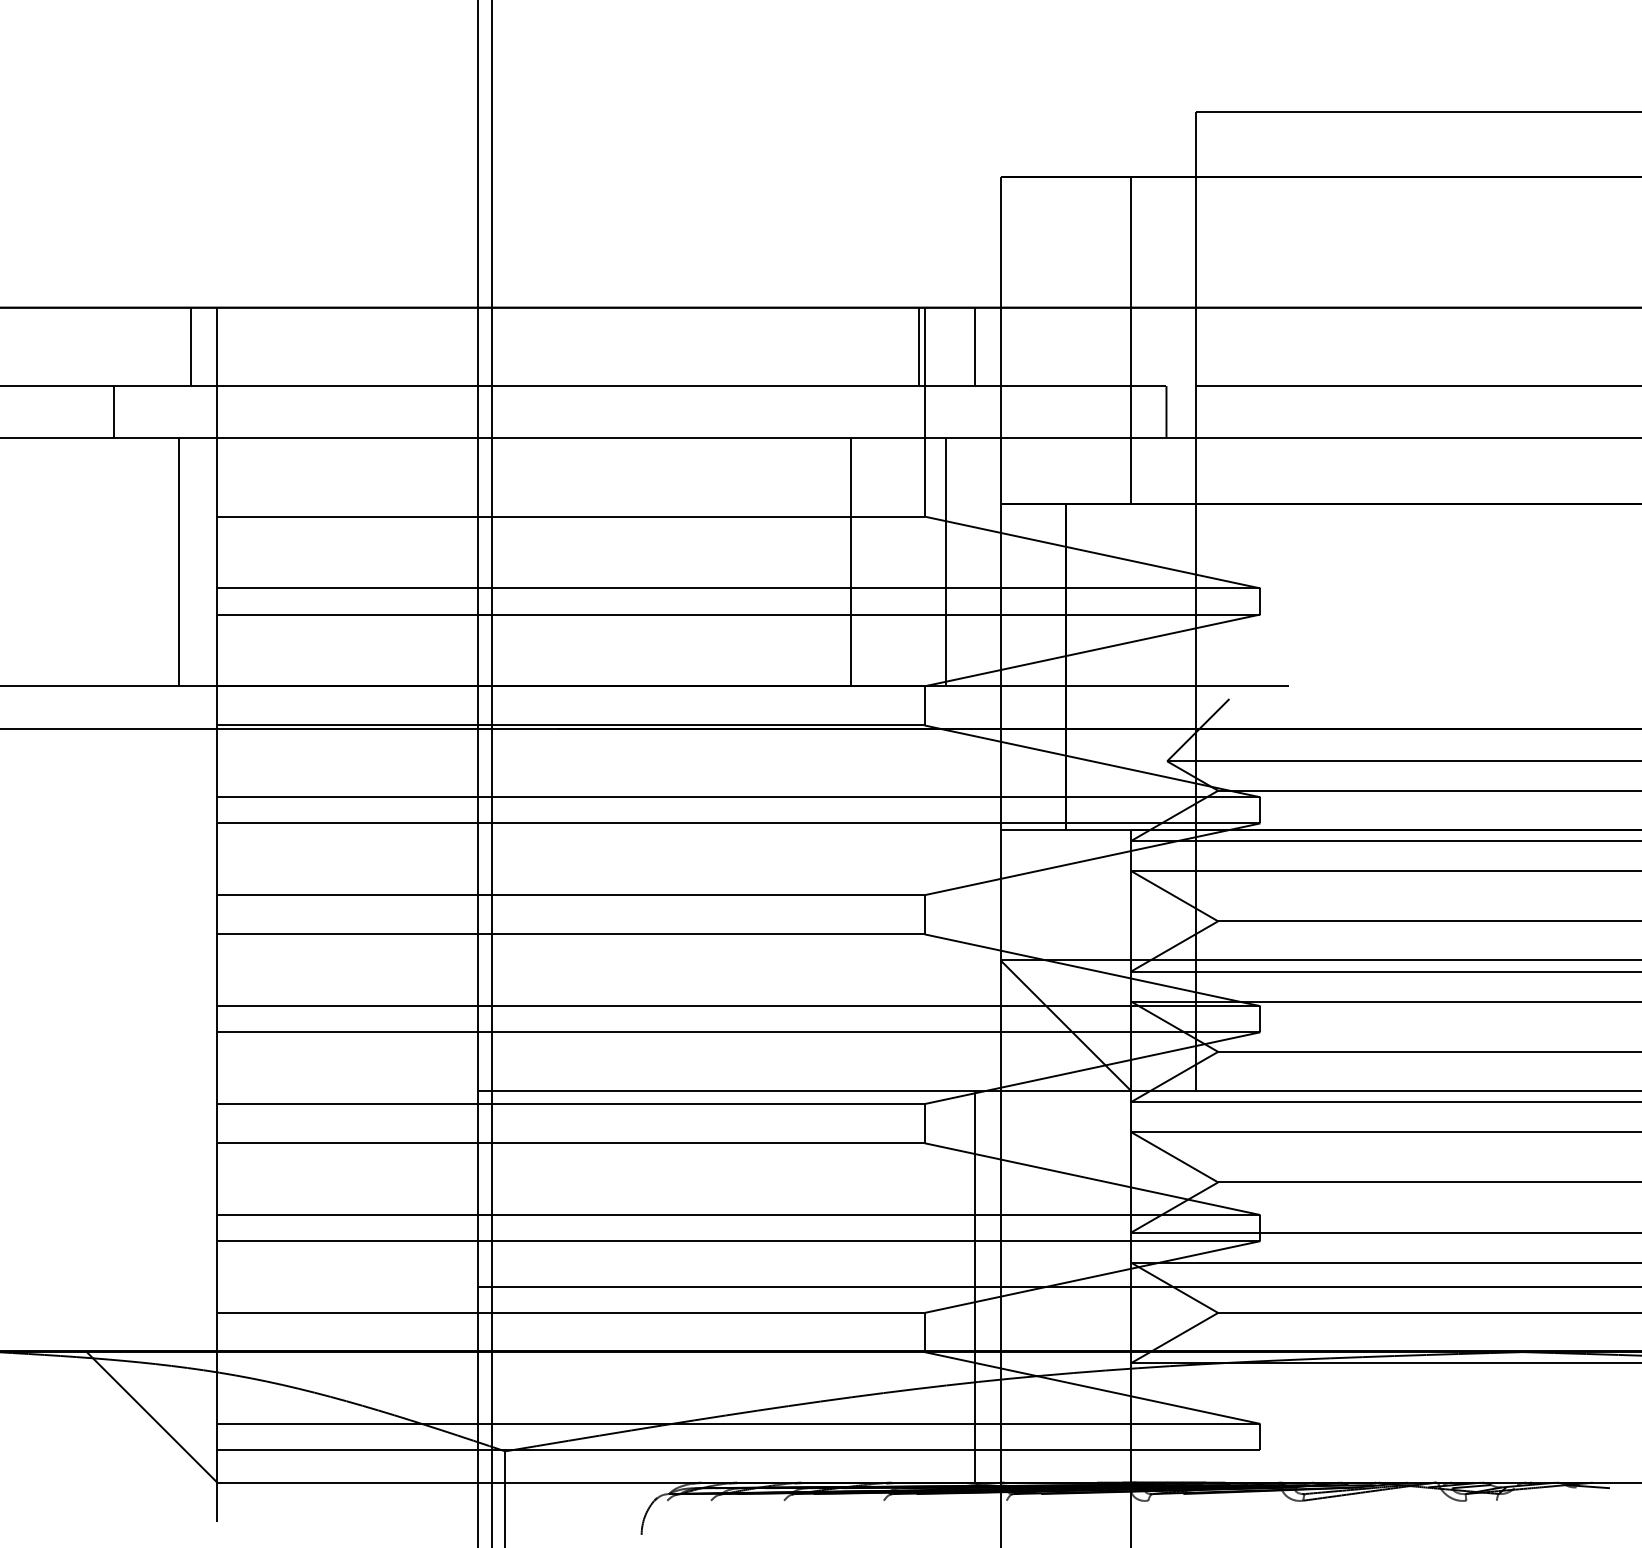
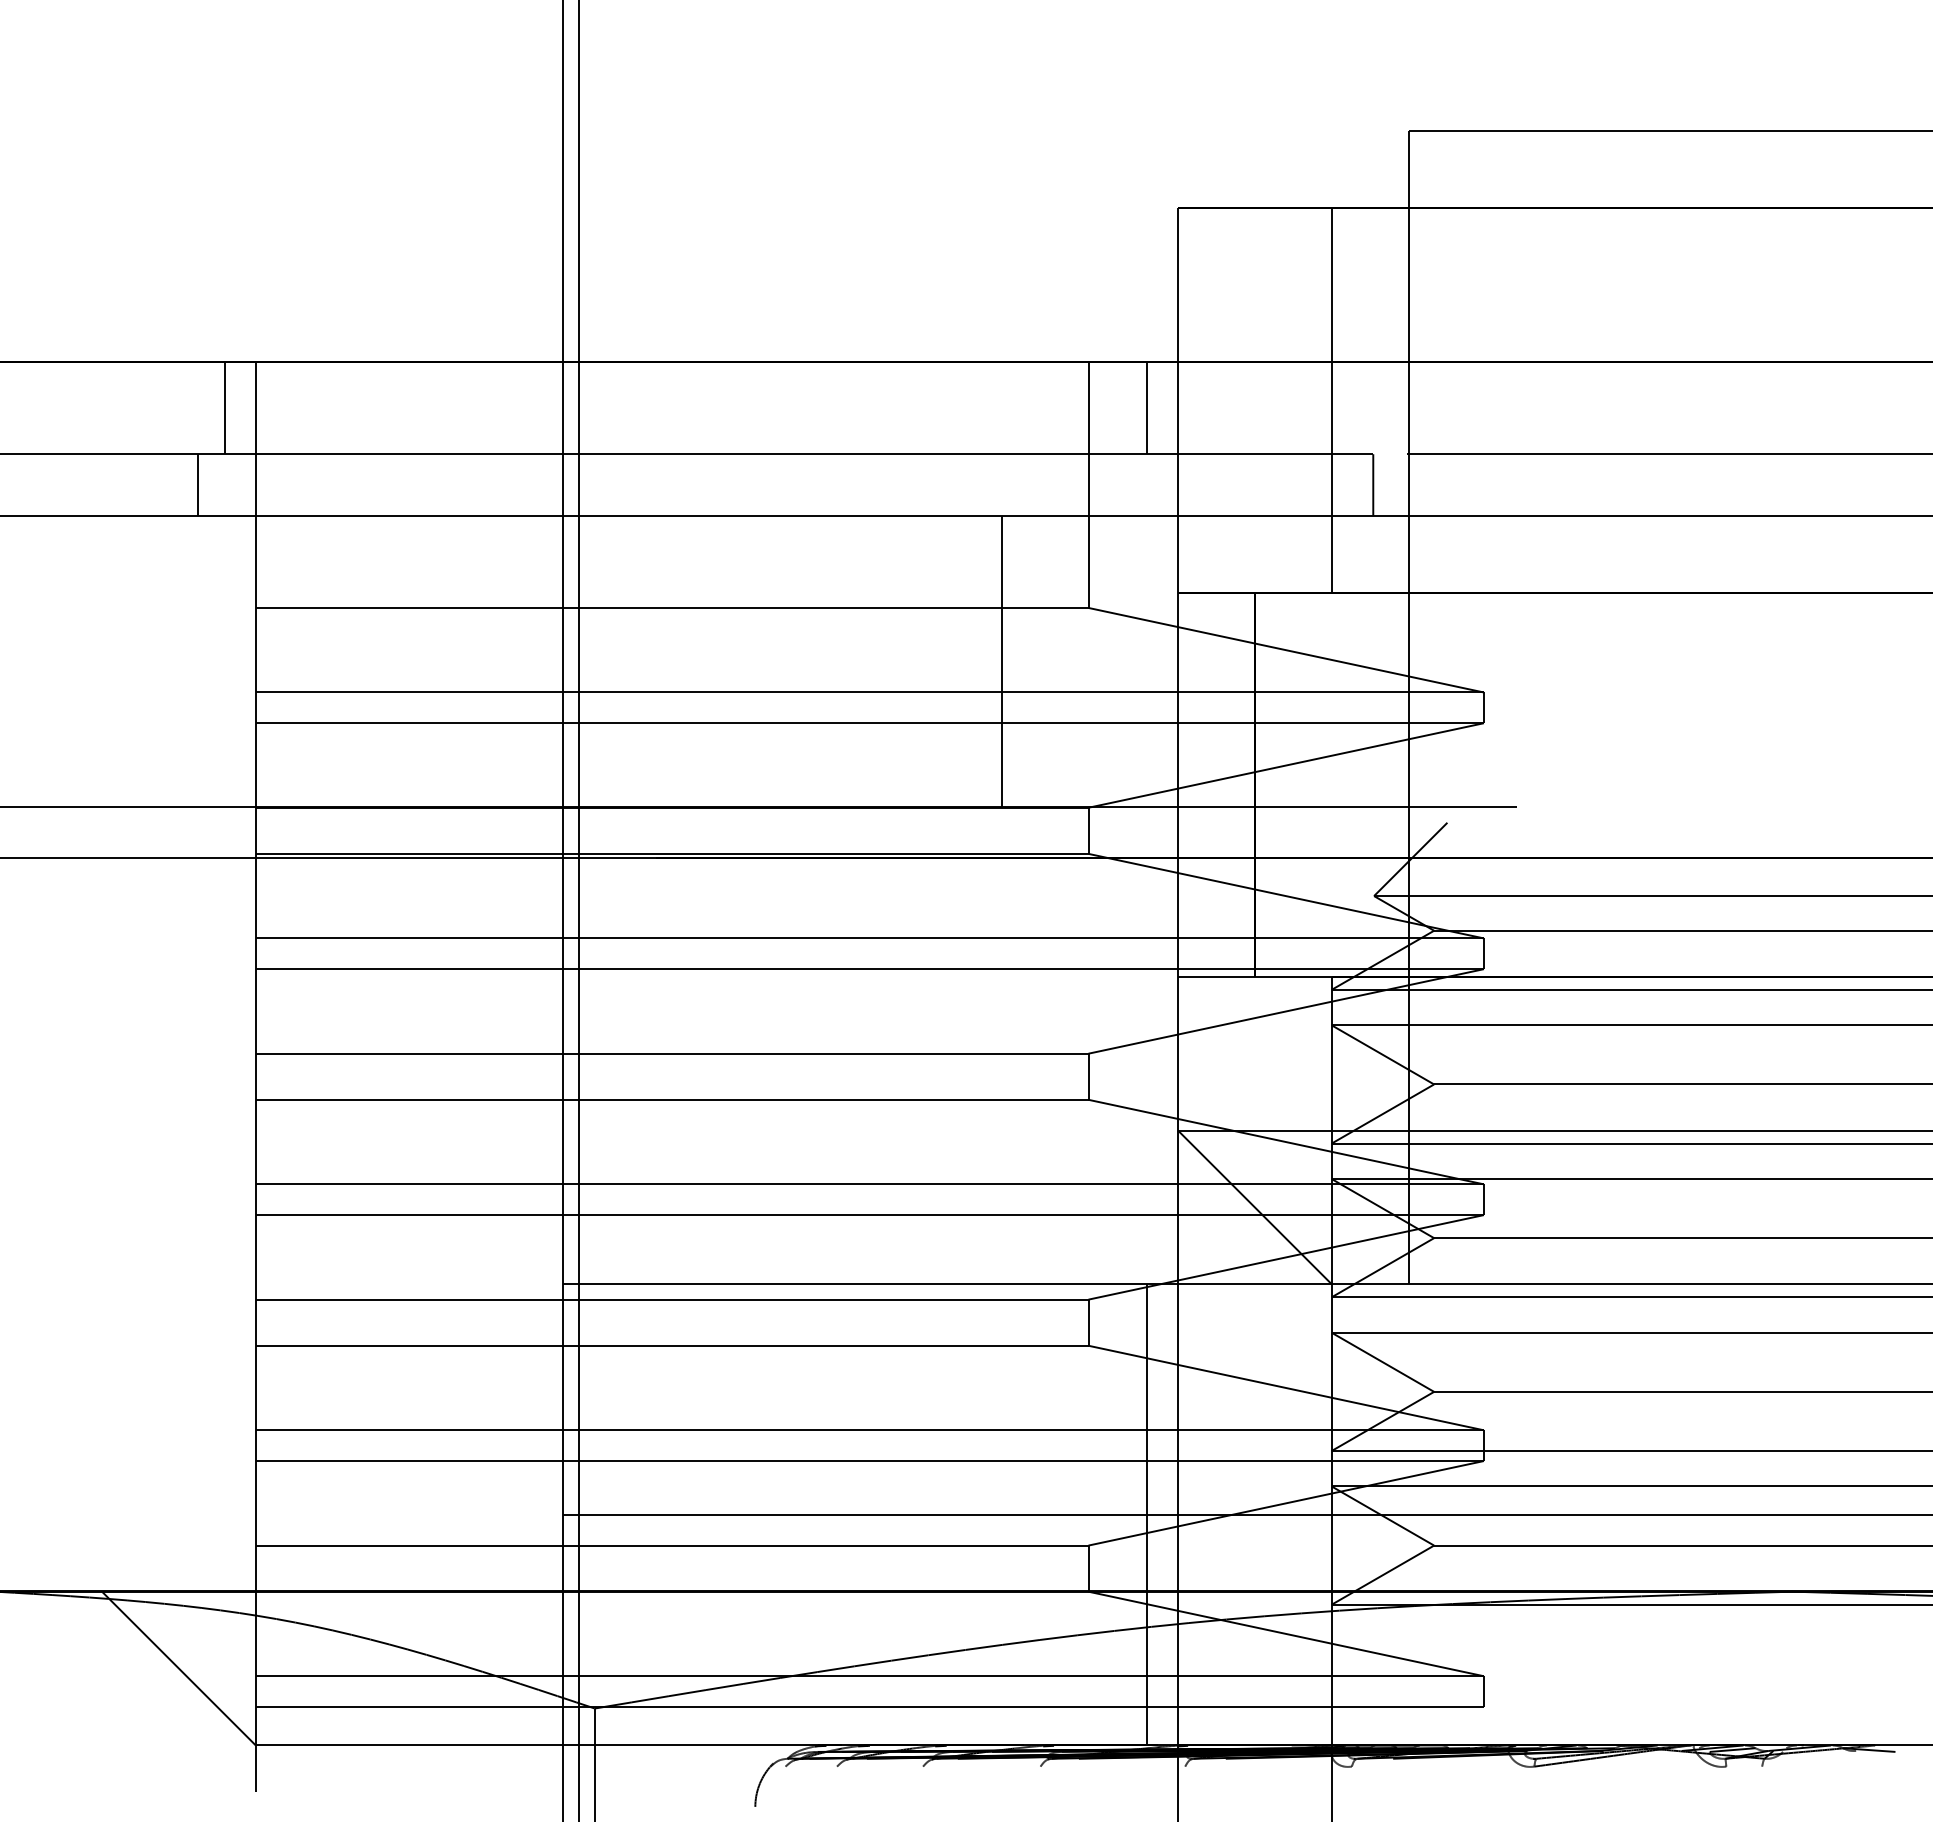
line: (918, 347) -> (1081, 408), removed
line: (113, 411) -> (197, 484), moved
line: (178, 562) -> (210, 661), removed
line: (946, 562) -> (1114, 661), removed

